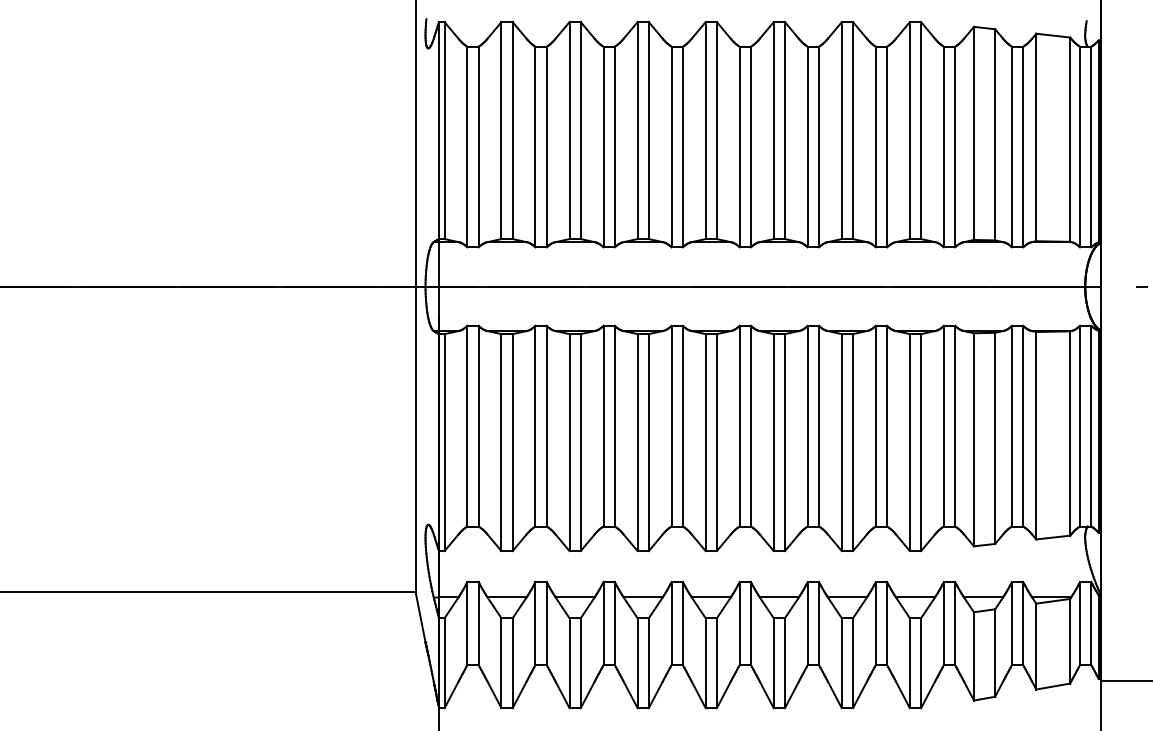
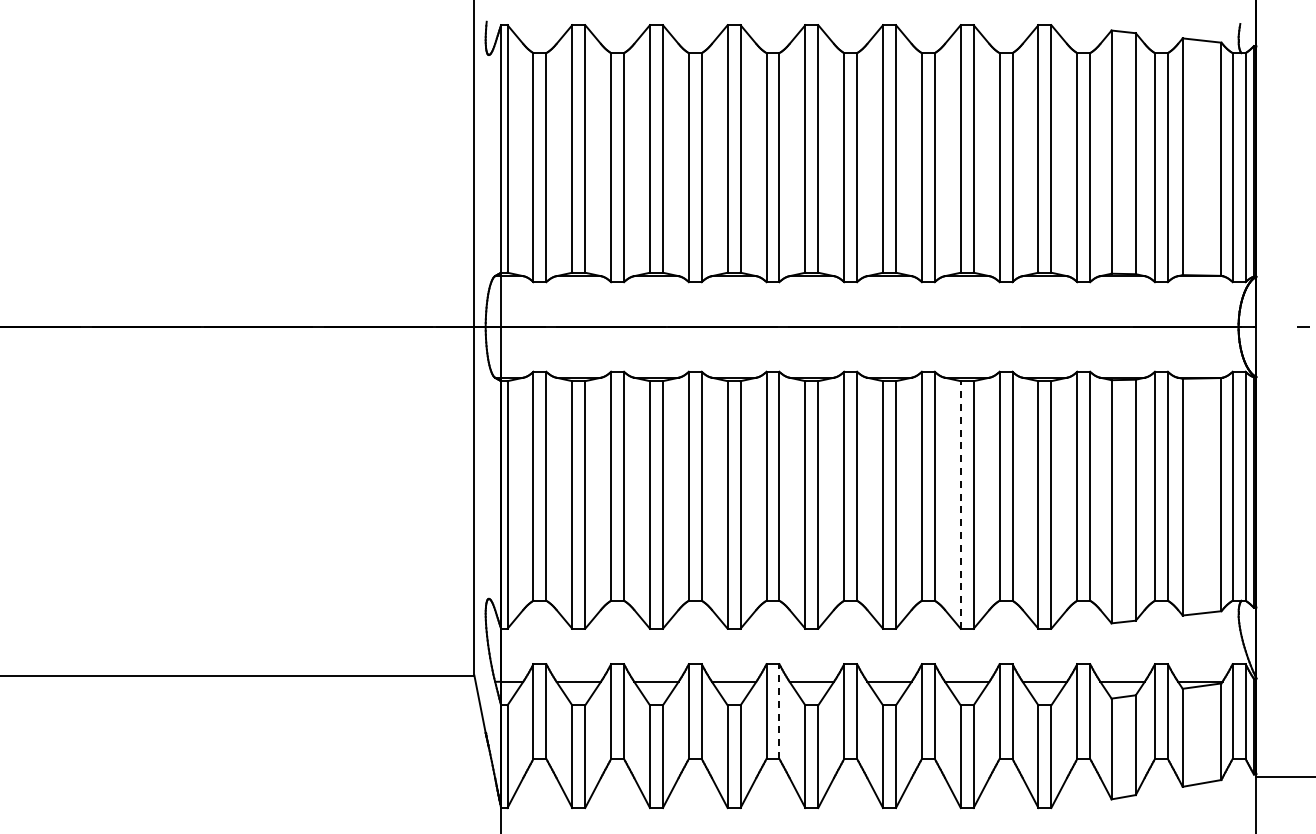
line: (841, 442) -> (960, 504), solid -> dashed
line: (682, 623) -> (779, 711), solid -> dashed

